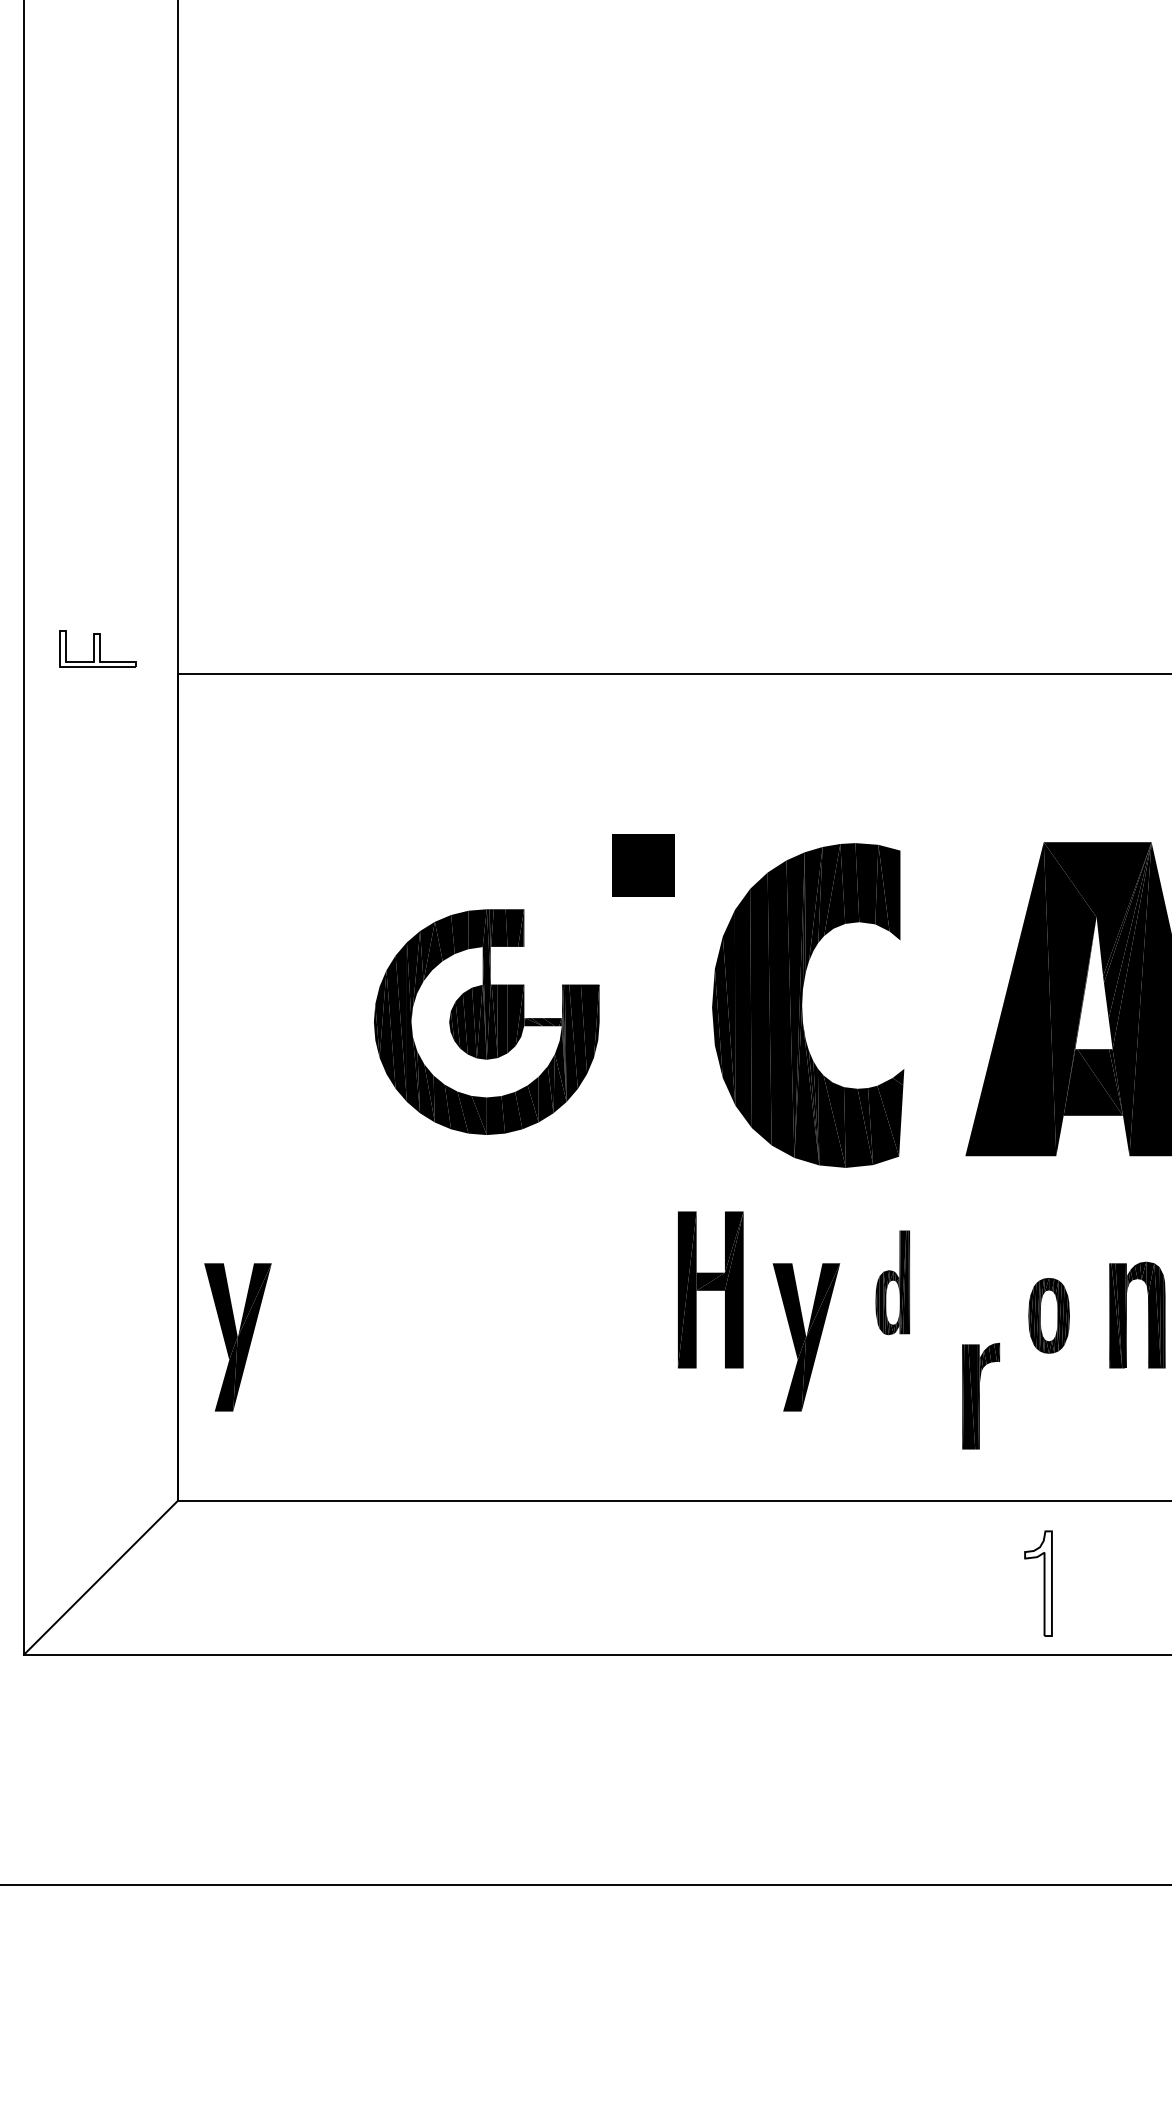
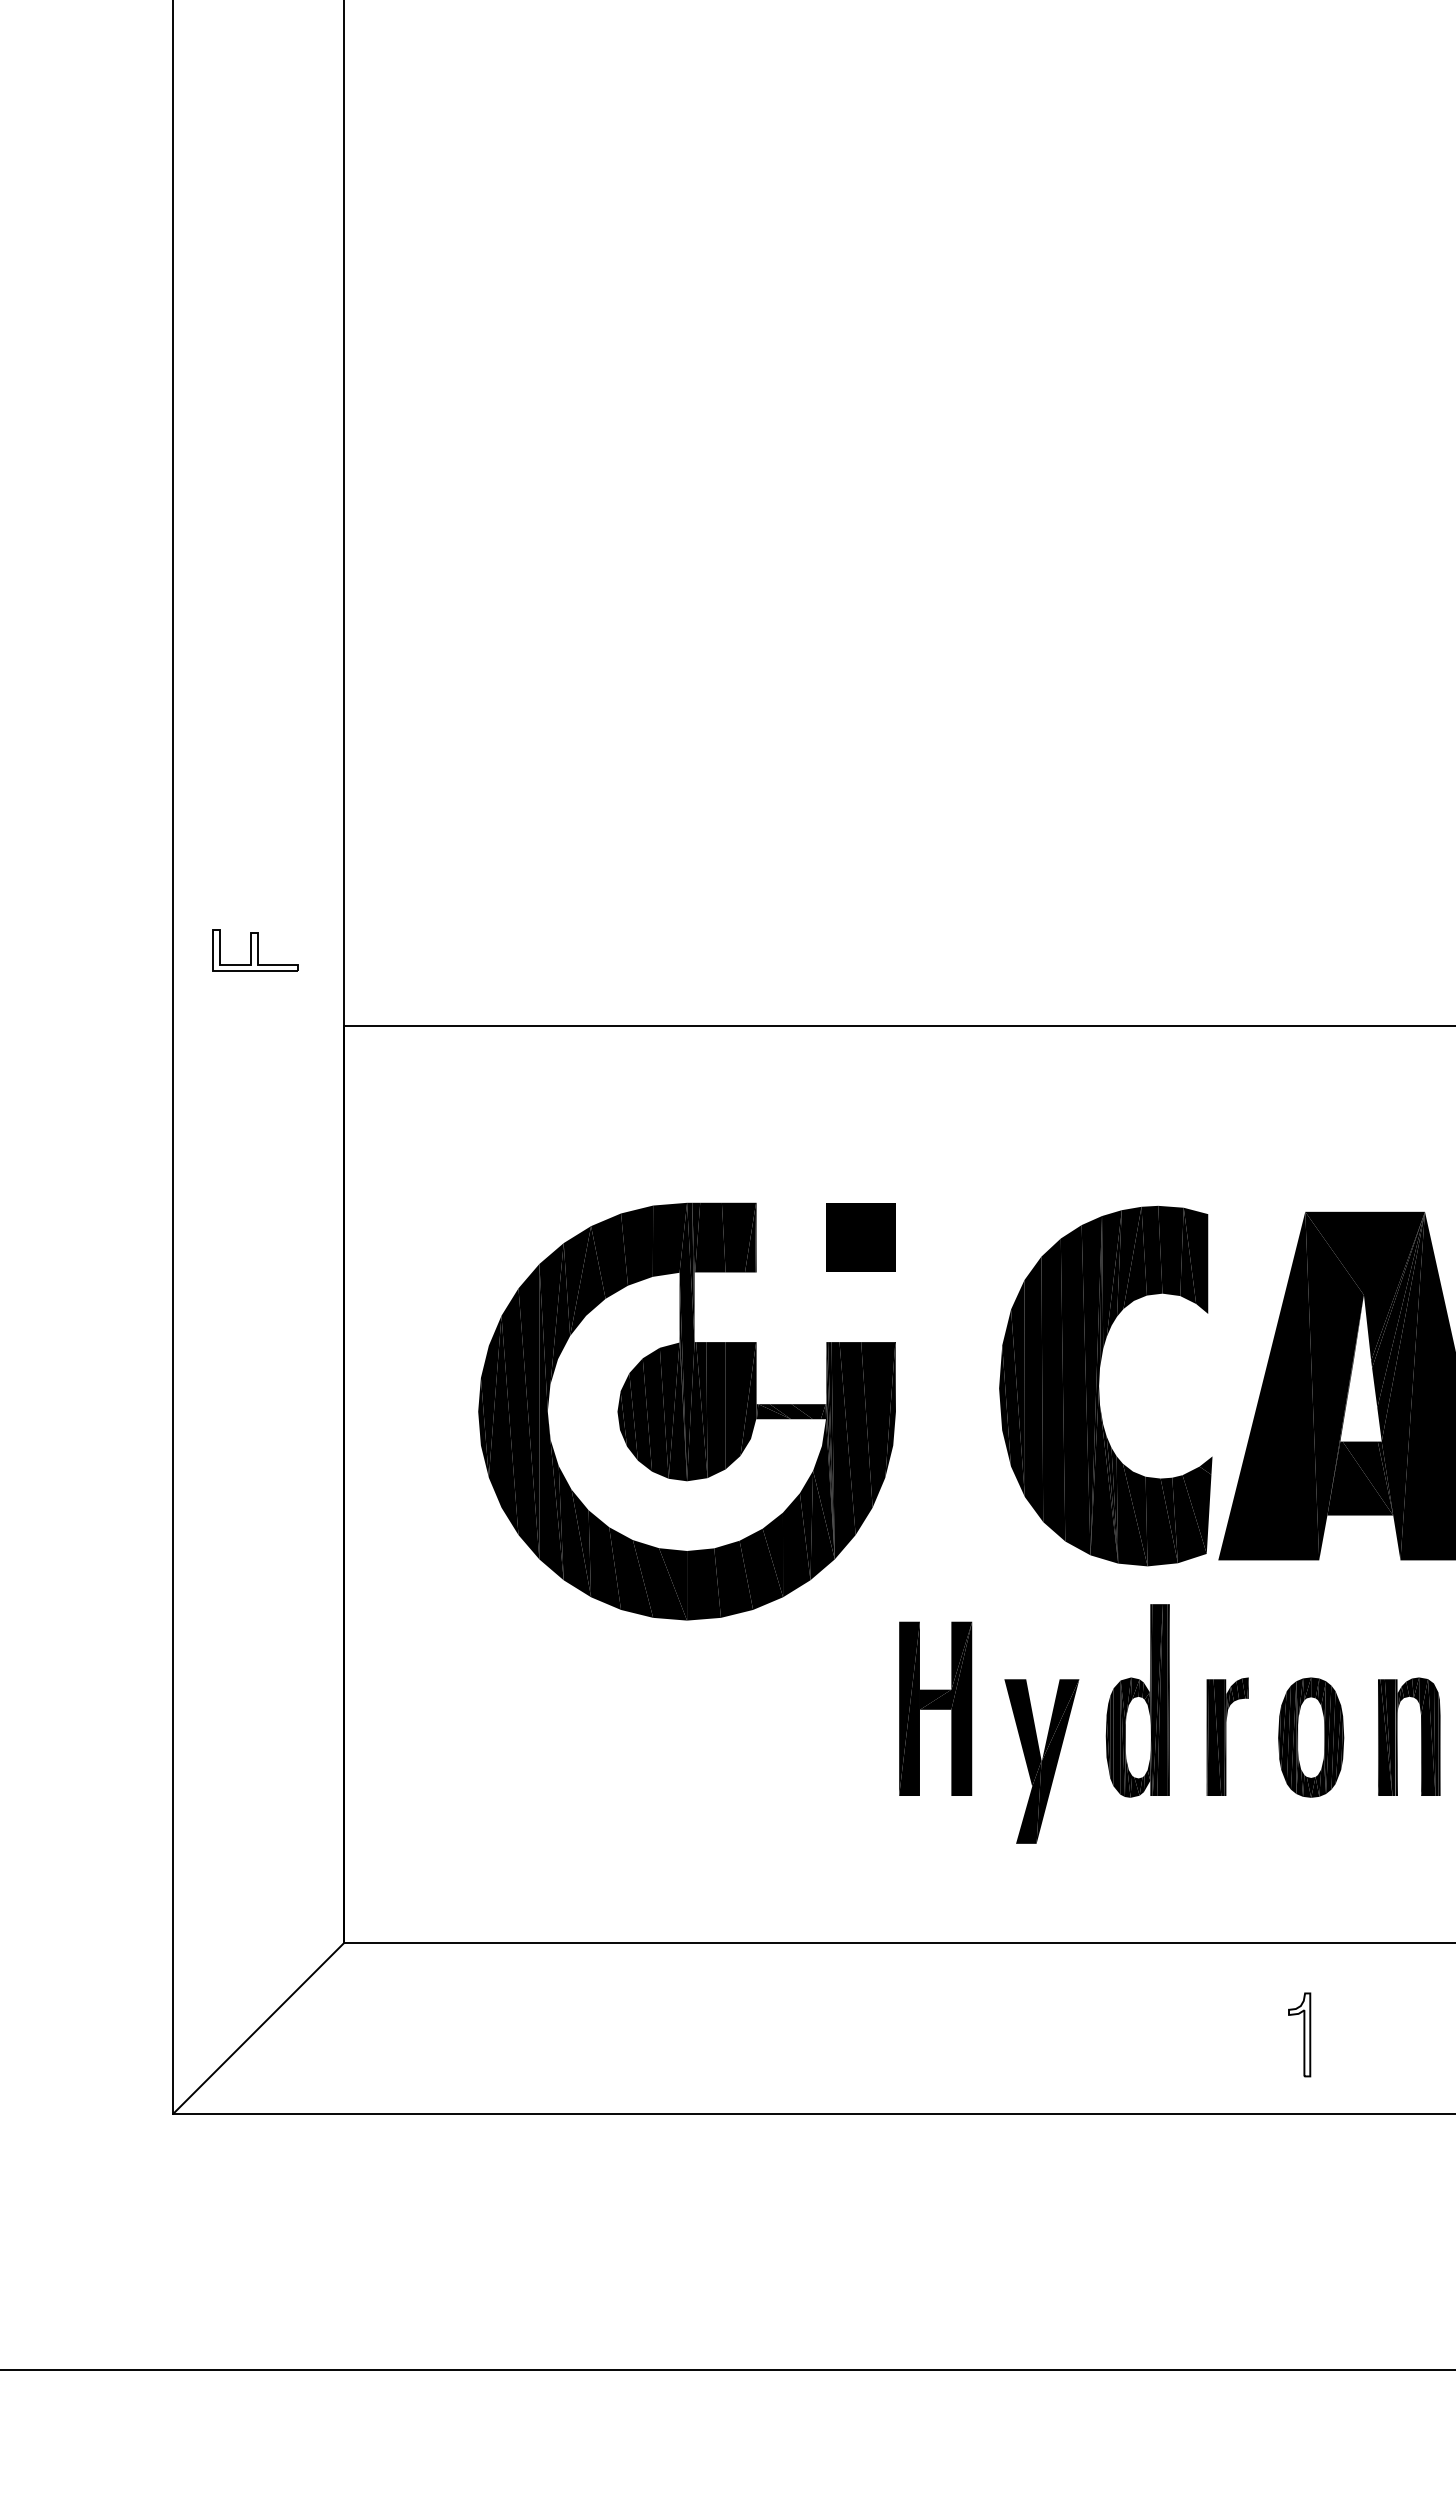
part: (98, 649) -> (255, 950), moved
part: (807, 1004) -> (1105, 1385), moved
part: (486, 1022) -> (686, 1411), size x1.67
part: (892, 1282) -> (1137, 1700), size x1.67
part: (1049, 1315) -> (1311, 1737), size x1.43
part: (237, 1337) -> (410, 1761), removed
part: (980, 1395) -> (1227, 1736), moved
part: (1038, 1583) -> (1299, 2034), size x0.71

